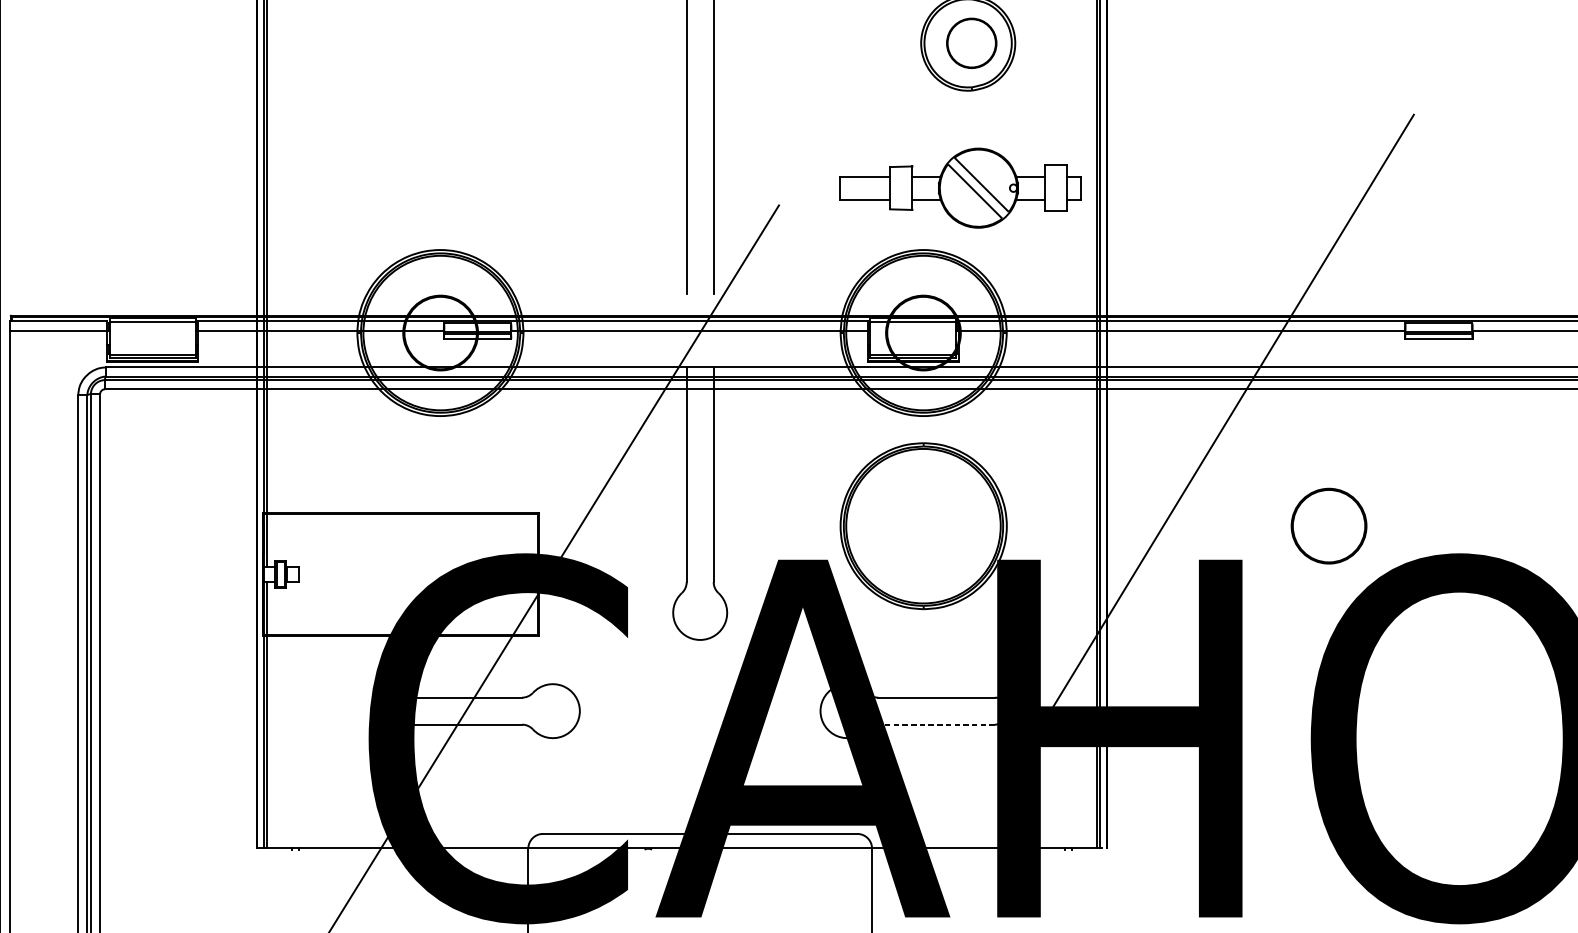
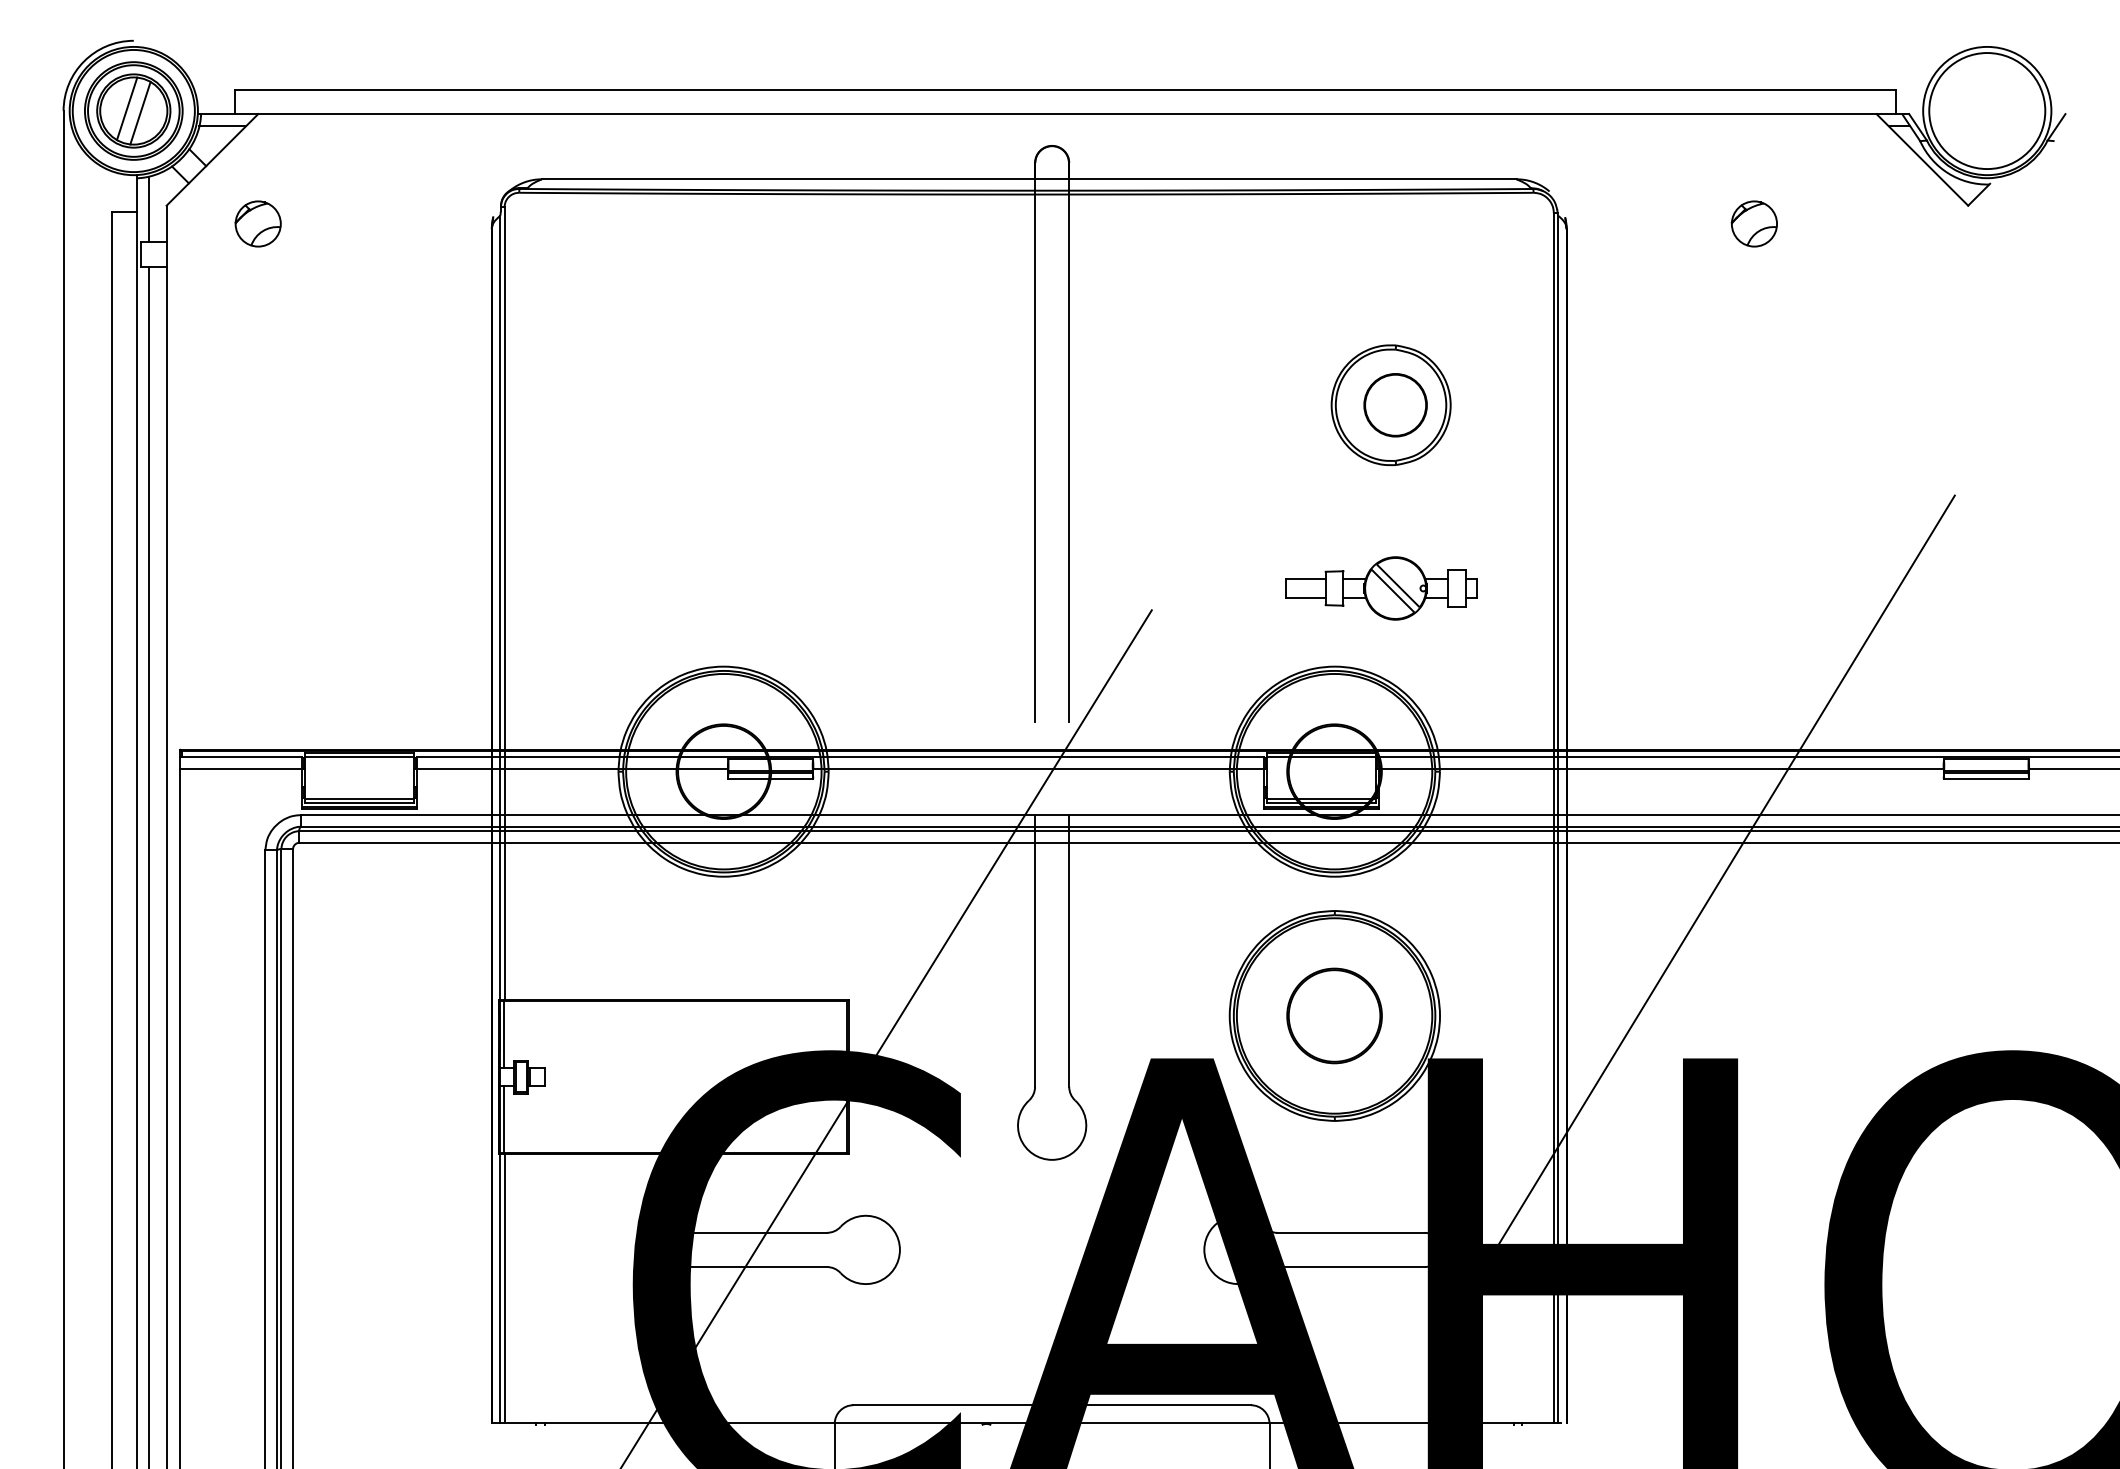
part: (960, 188) -> (1381, 588), size x0.62
part: (1329, 525) -> (1334, 1015), moved
line: (936, 725) -> (1351, 1267), dashed -> solid

